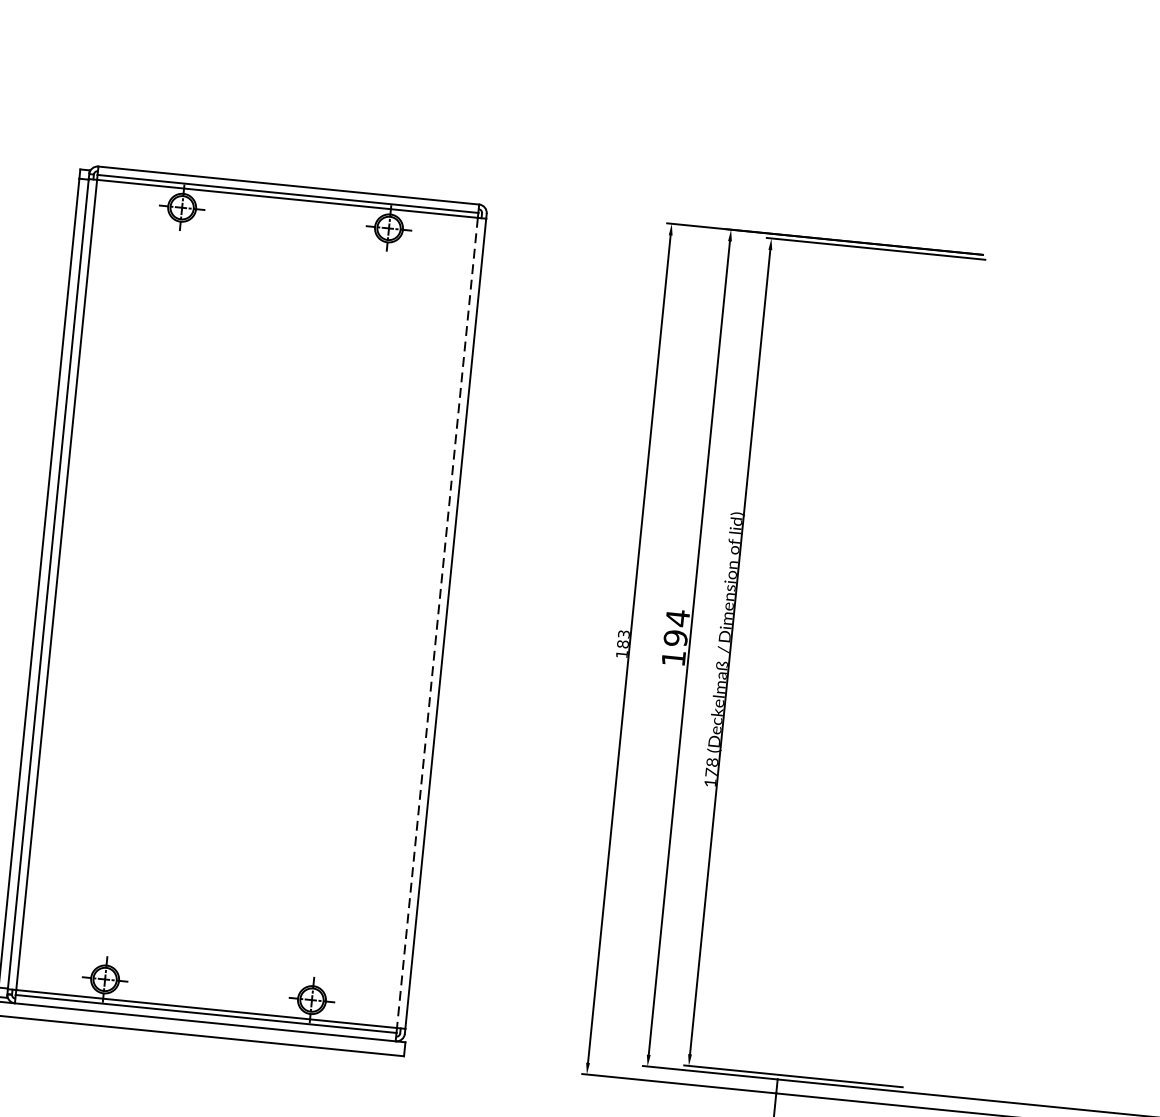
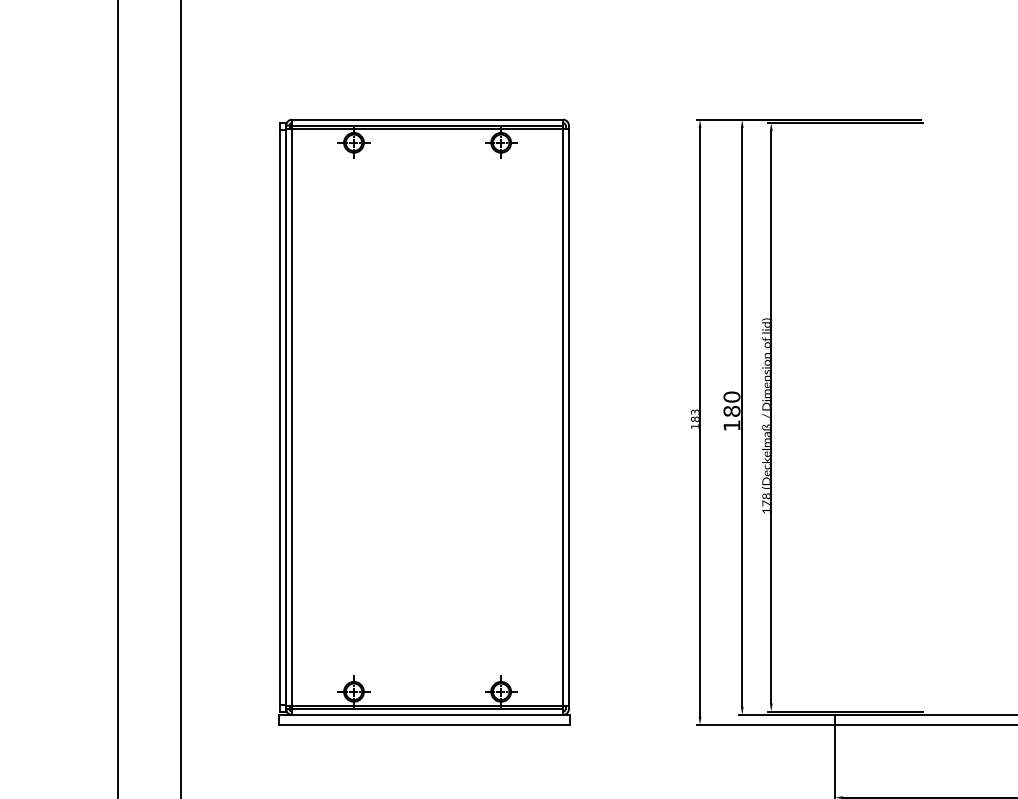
line: (438, 623) -> (563, 417), dashed -> solid
text: (676, 627) -> (731, 403), 194 -> 180

